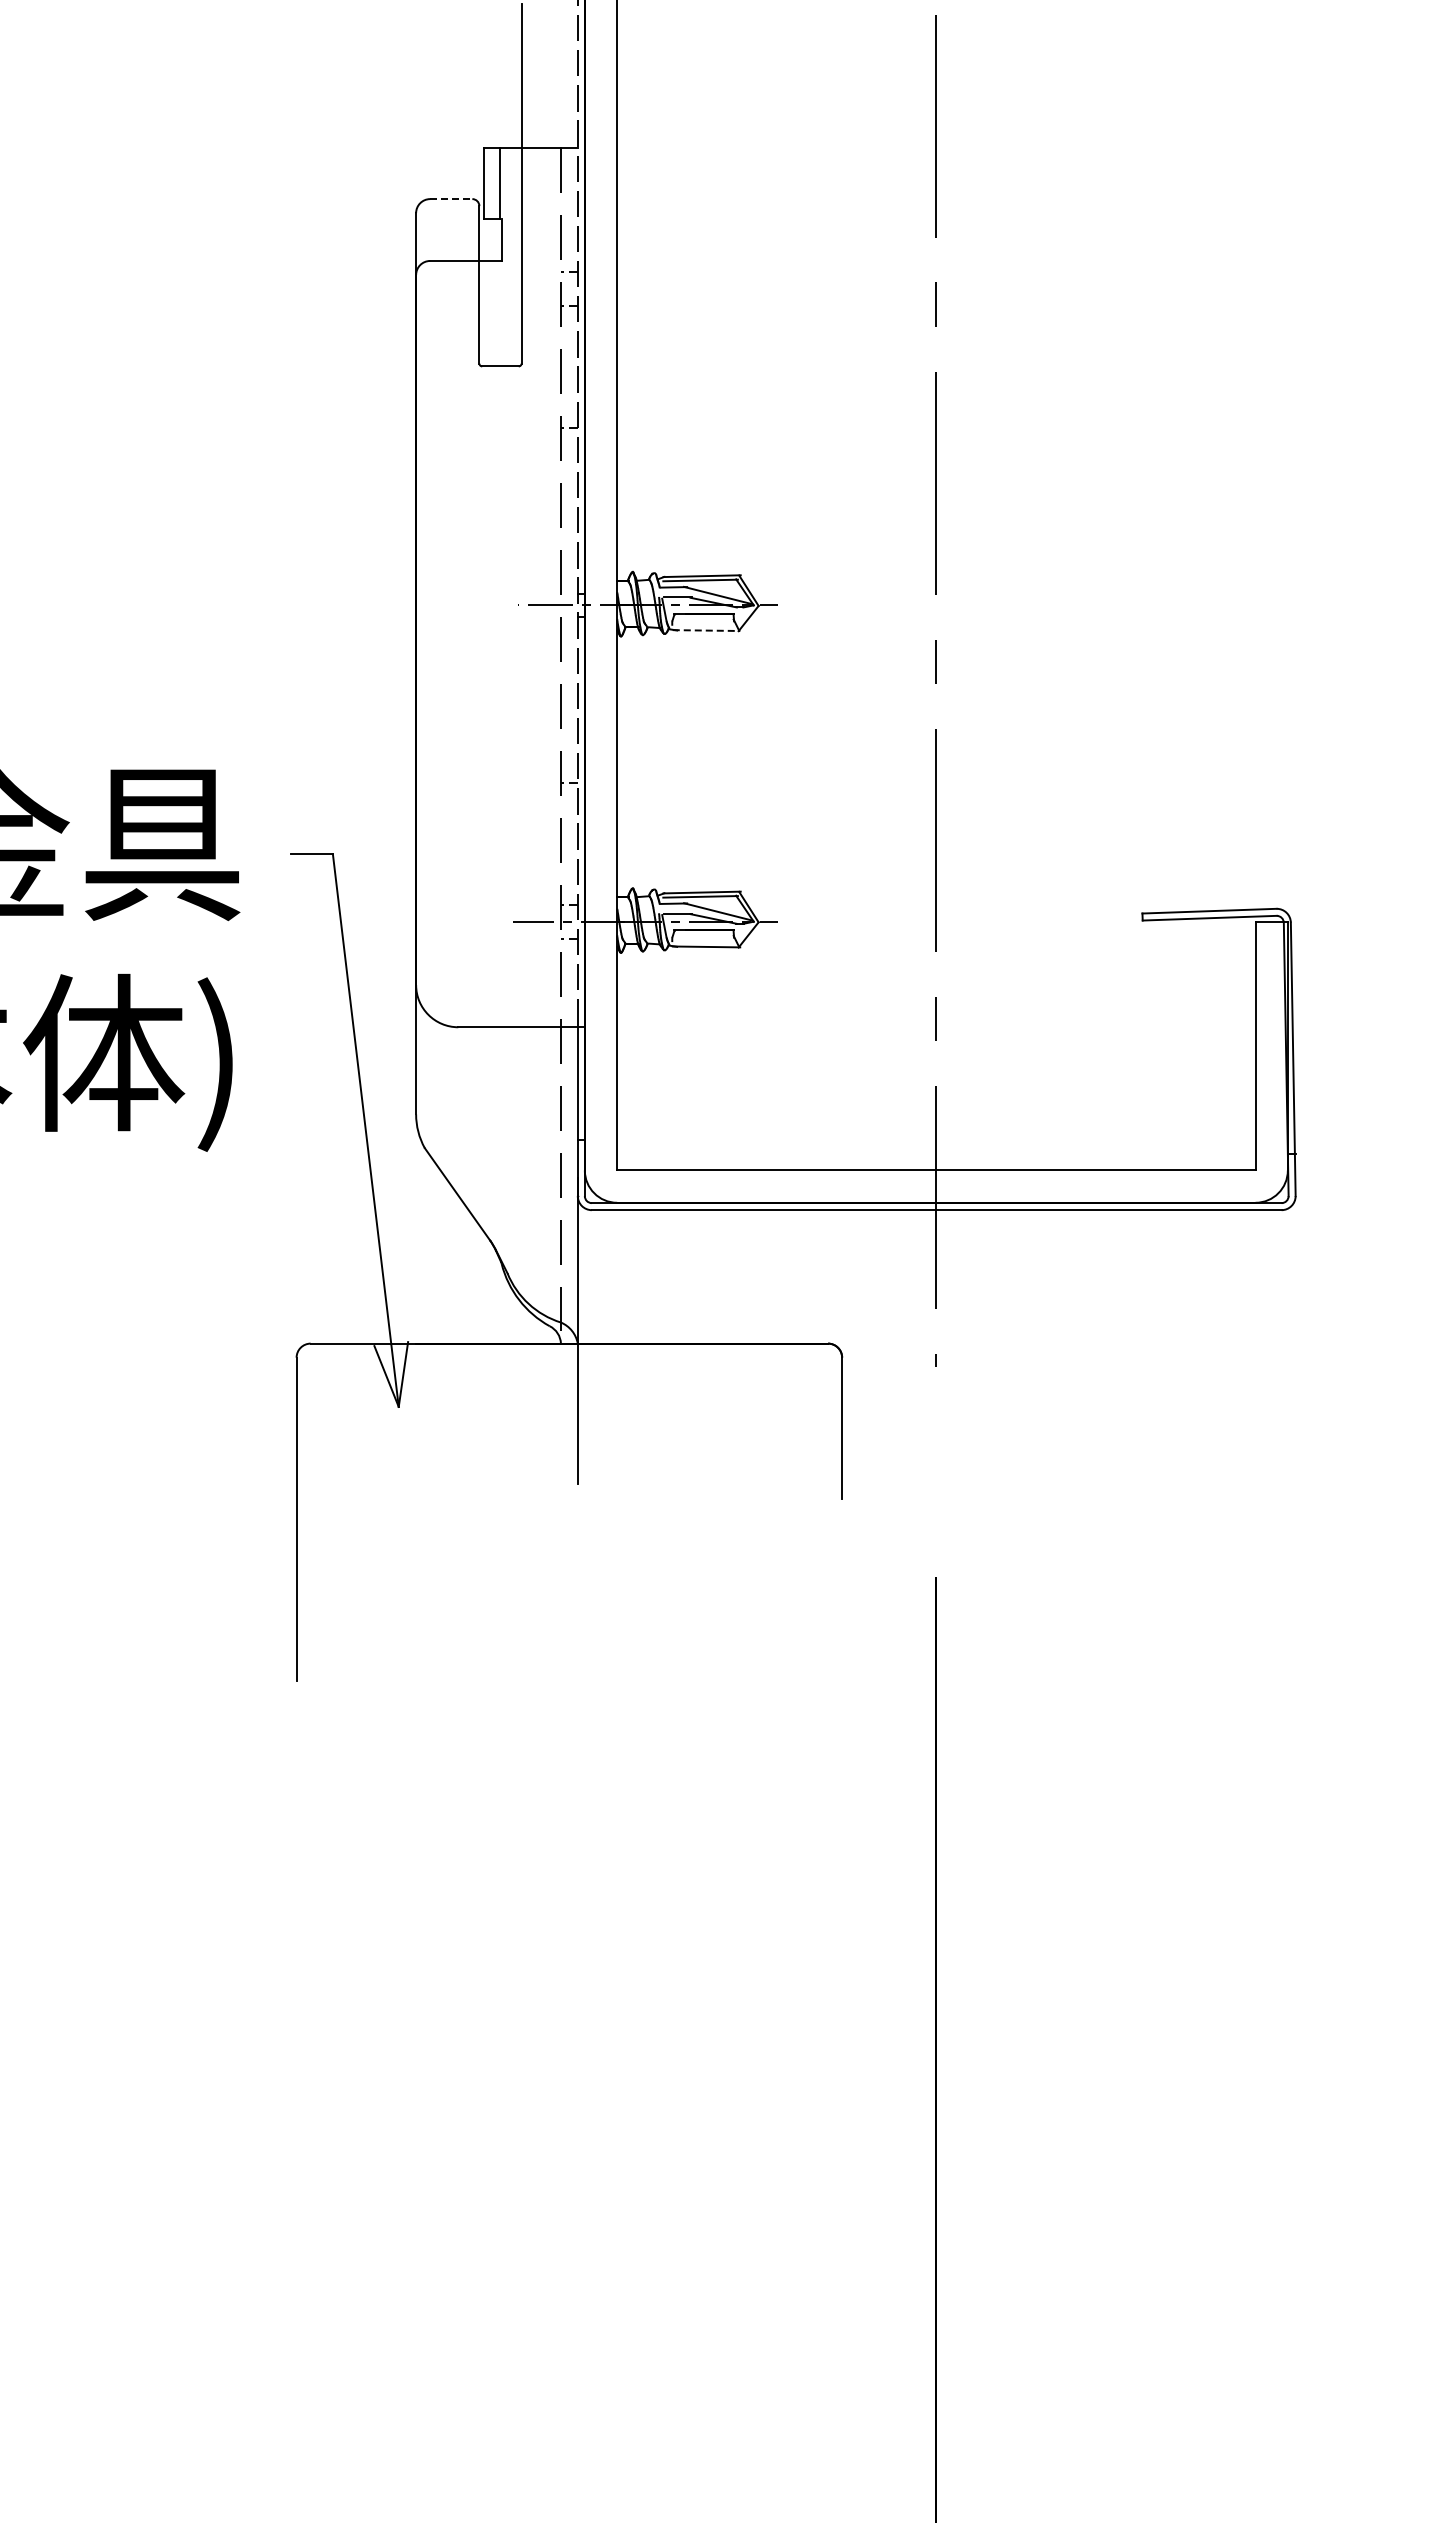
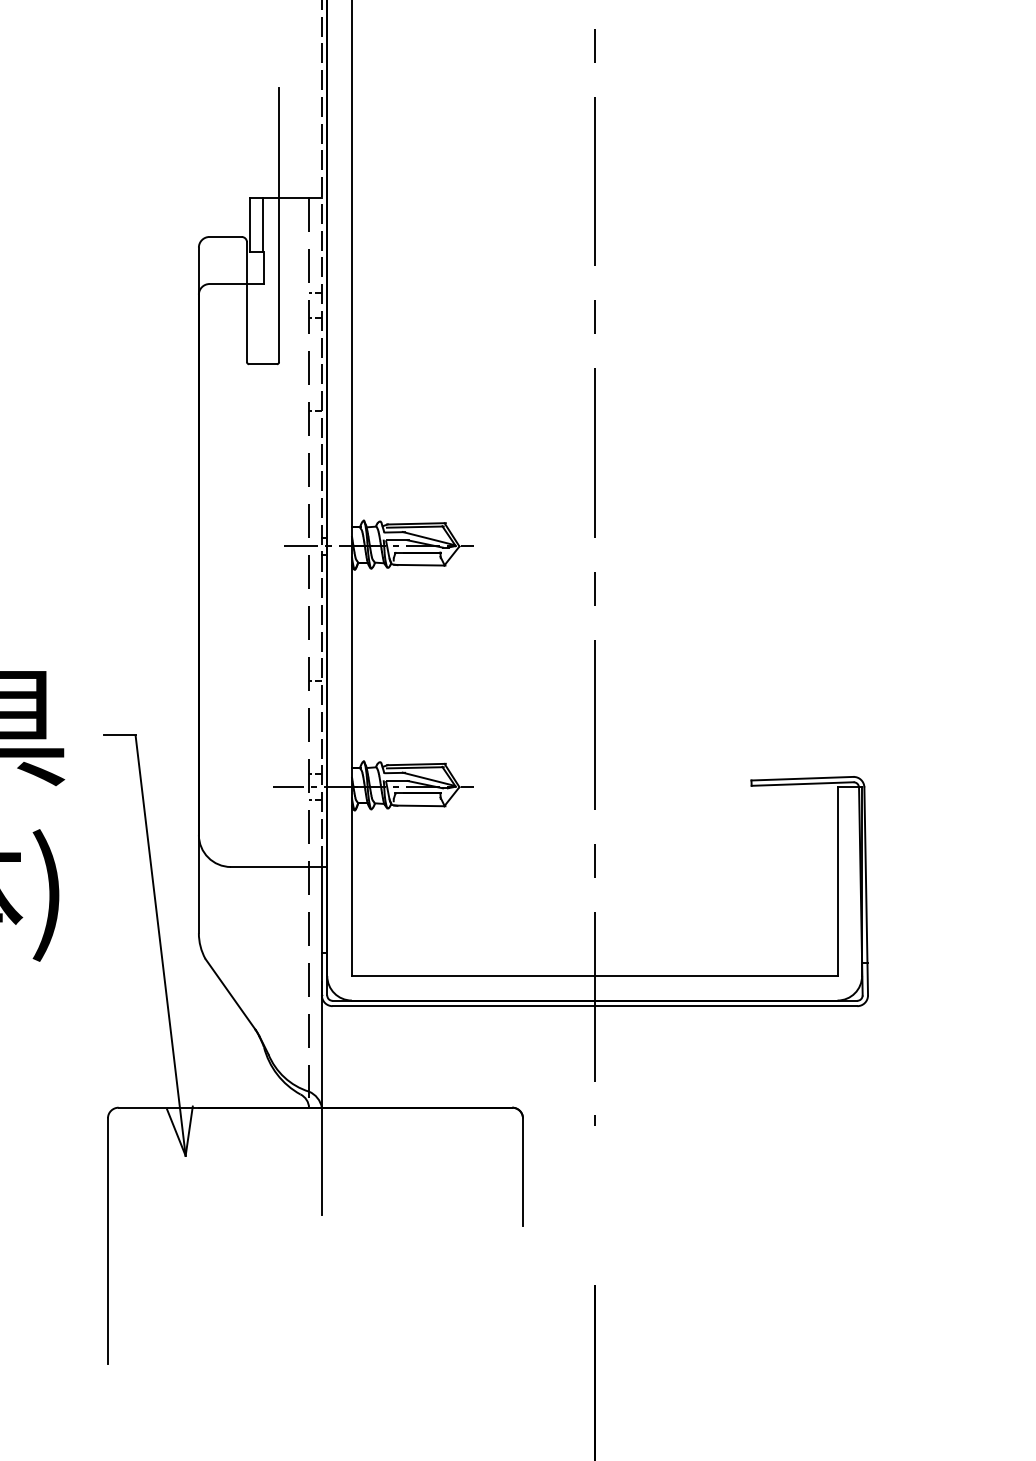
line: (451, 199) -> (225, 237), dashed -> solid
line: (706, 630) -> (419, 565), dashed -> solid

